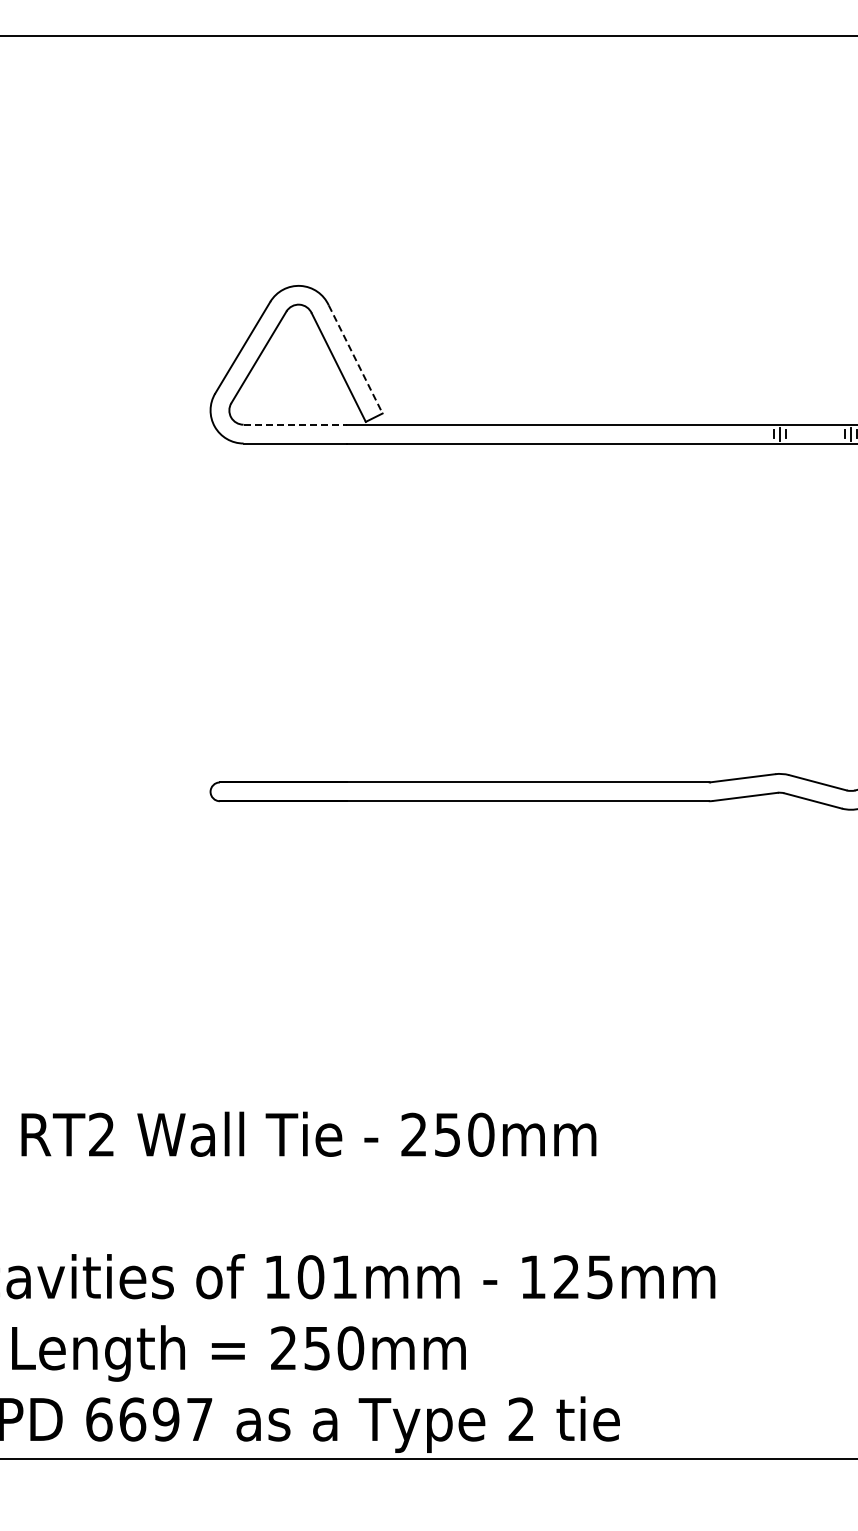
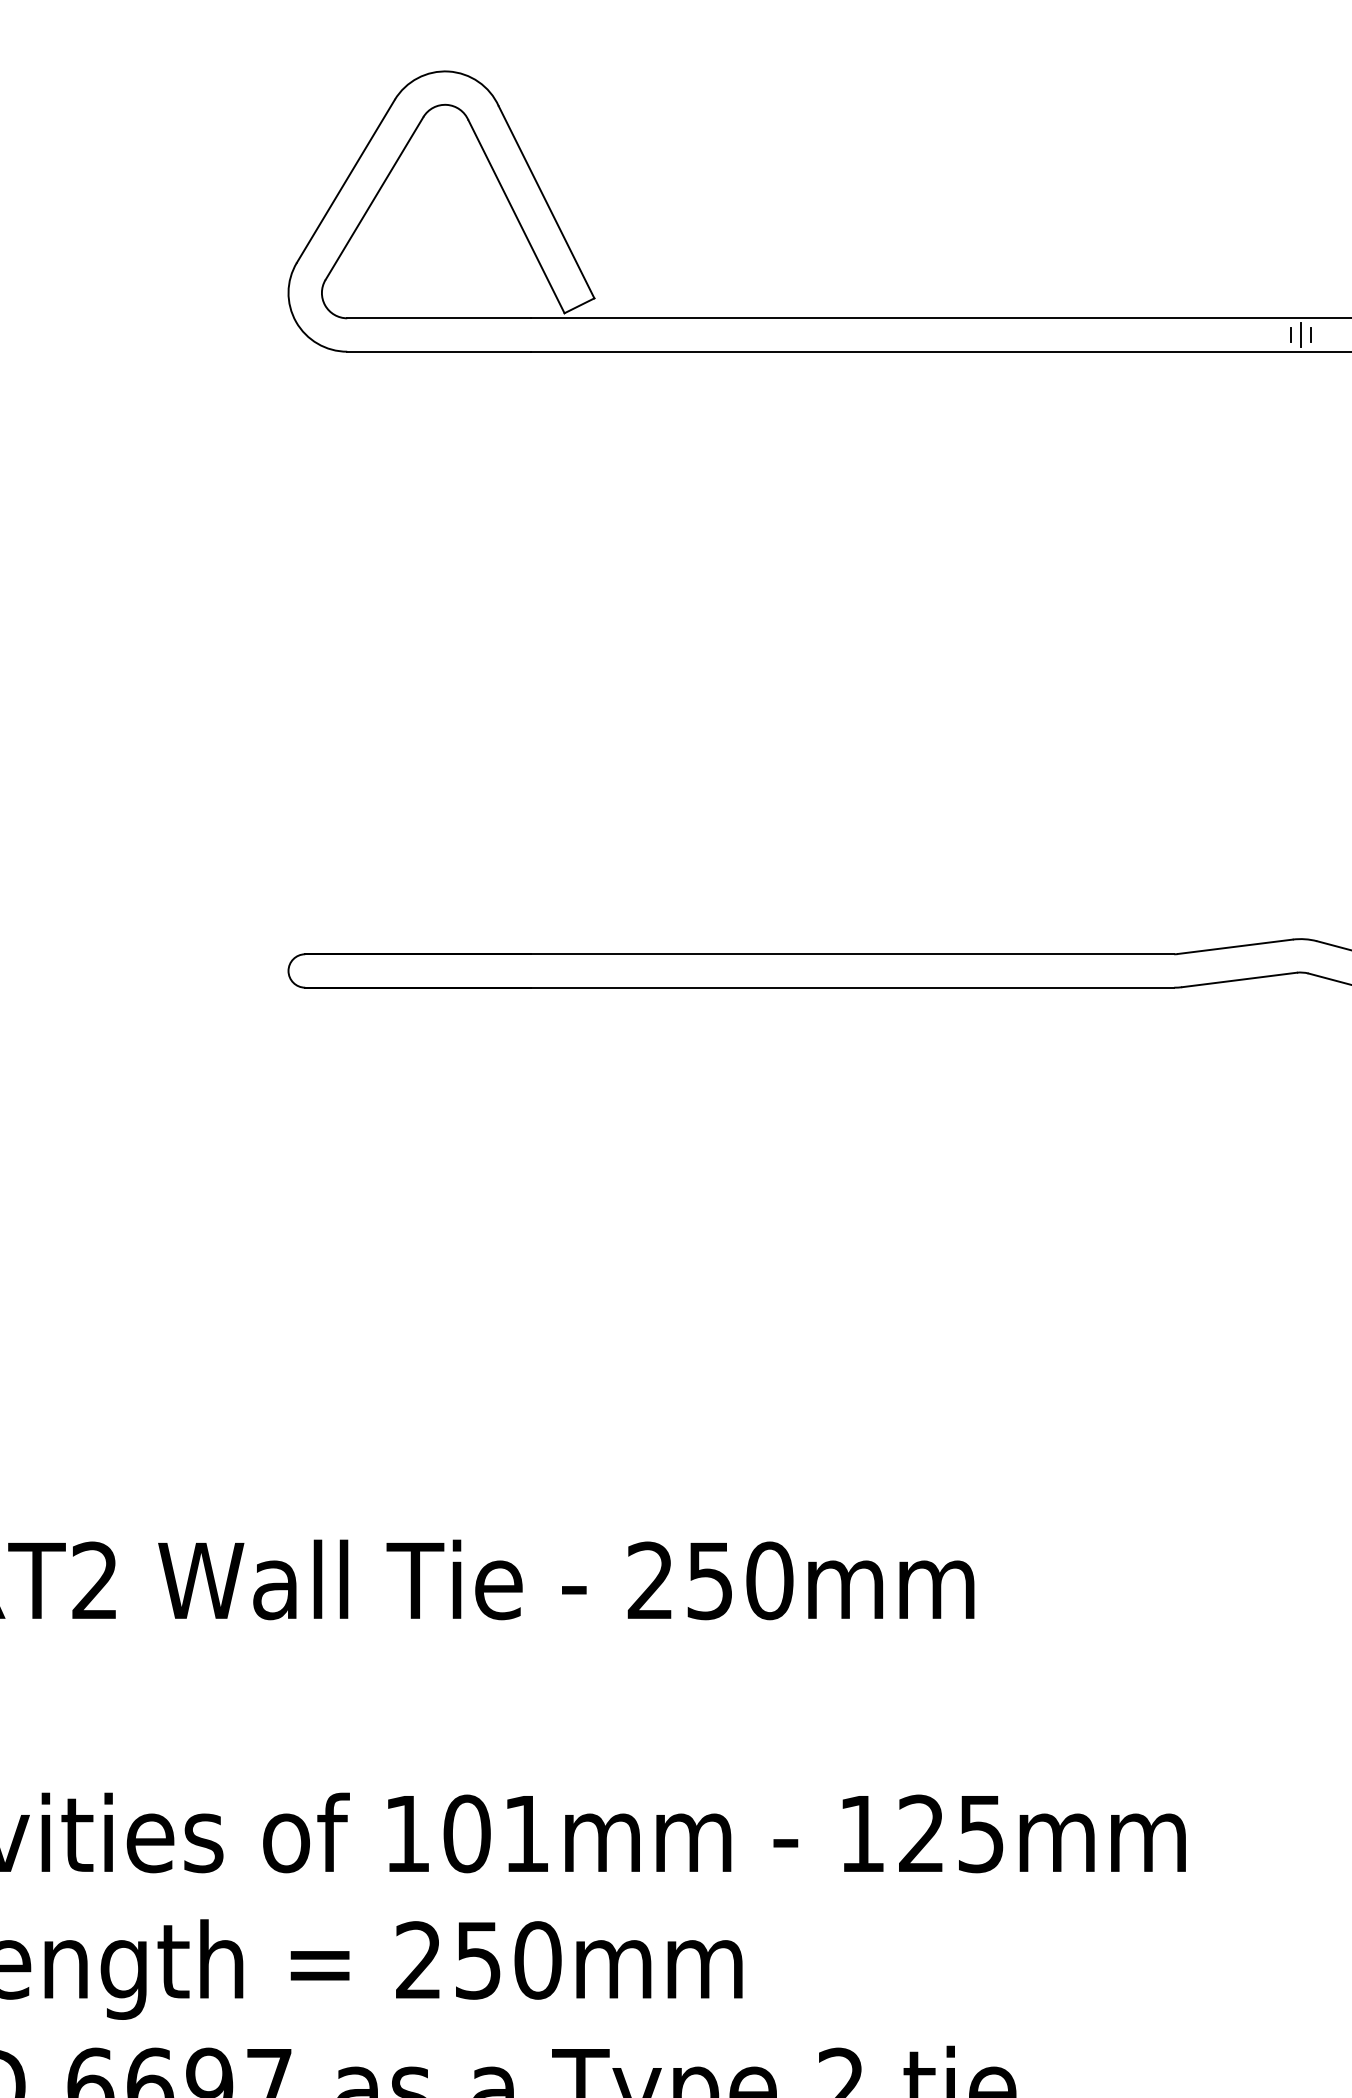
line: (355, 359) -> (546, 202), dashed -> solid
line: (295, 424) -> (439, 317), dashed -> solid

